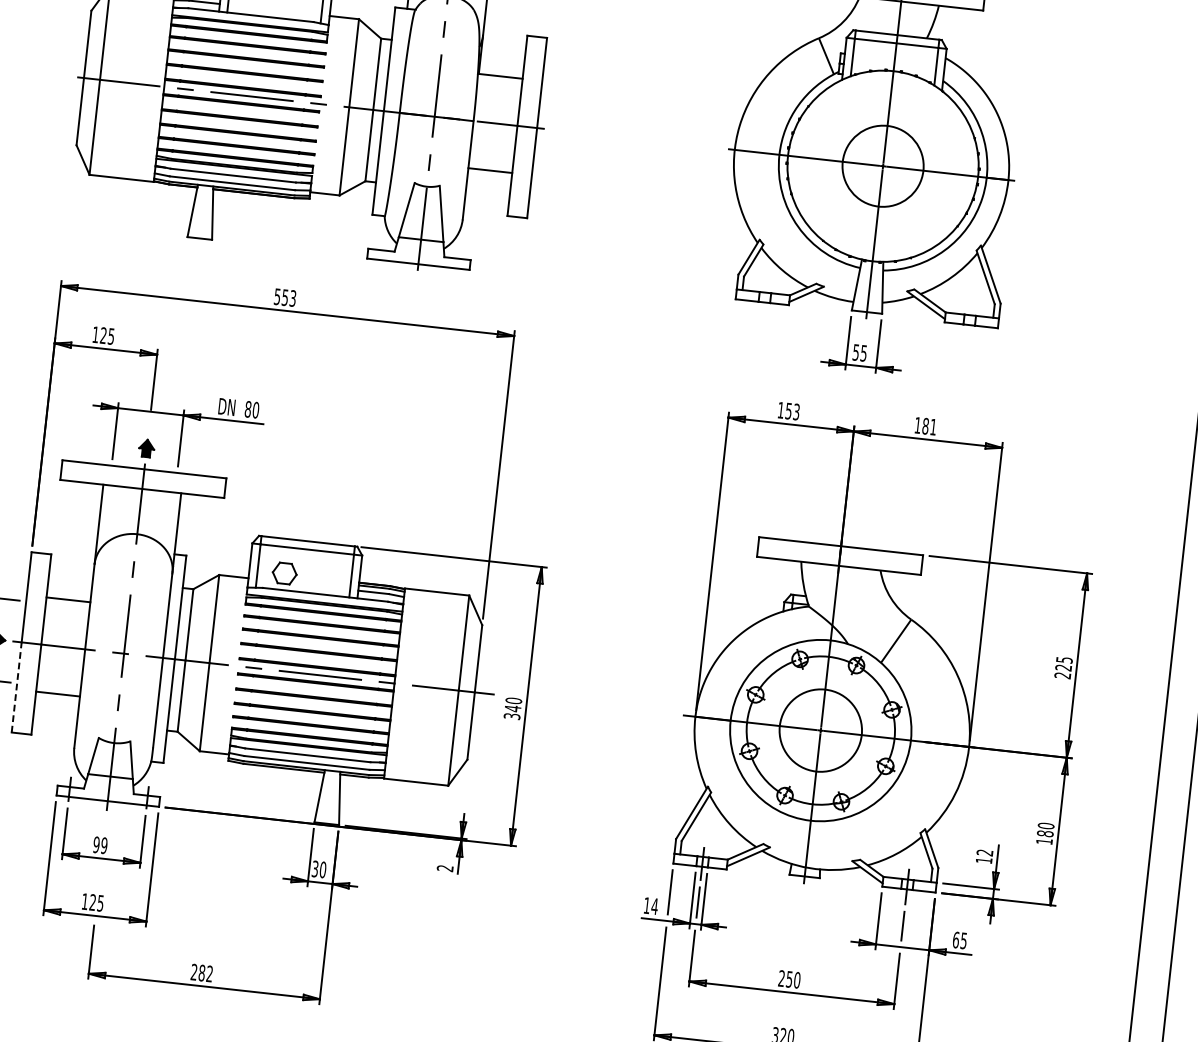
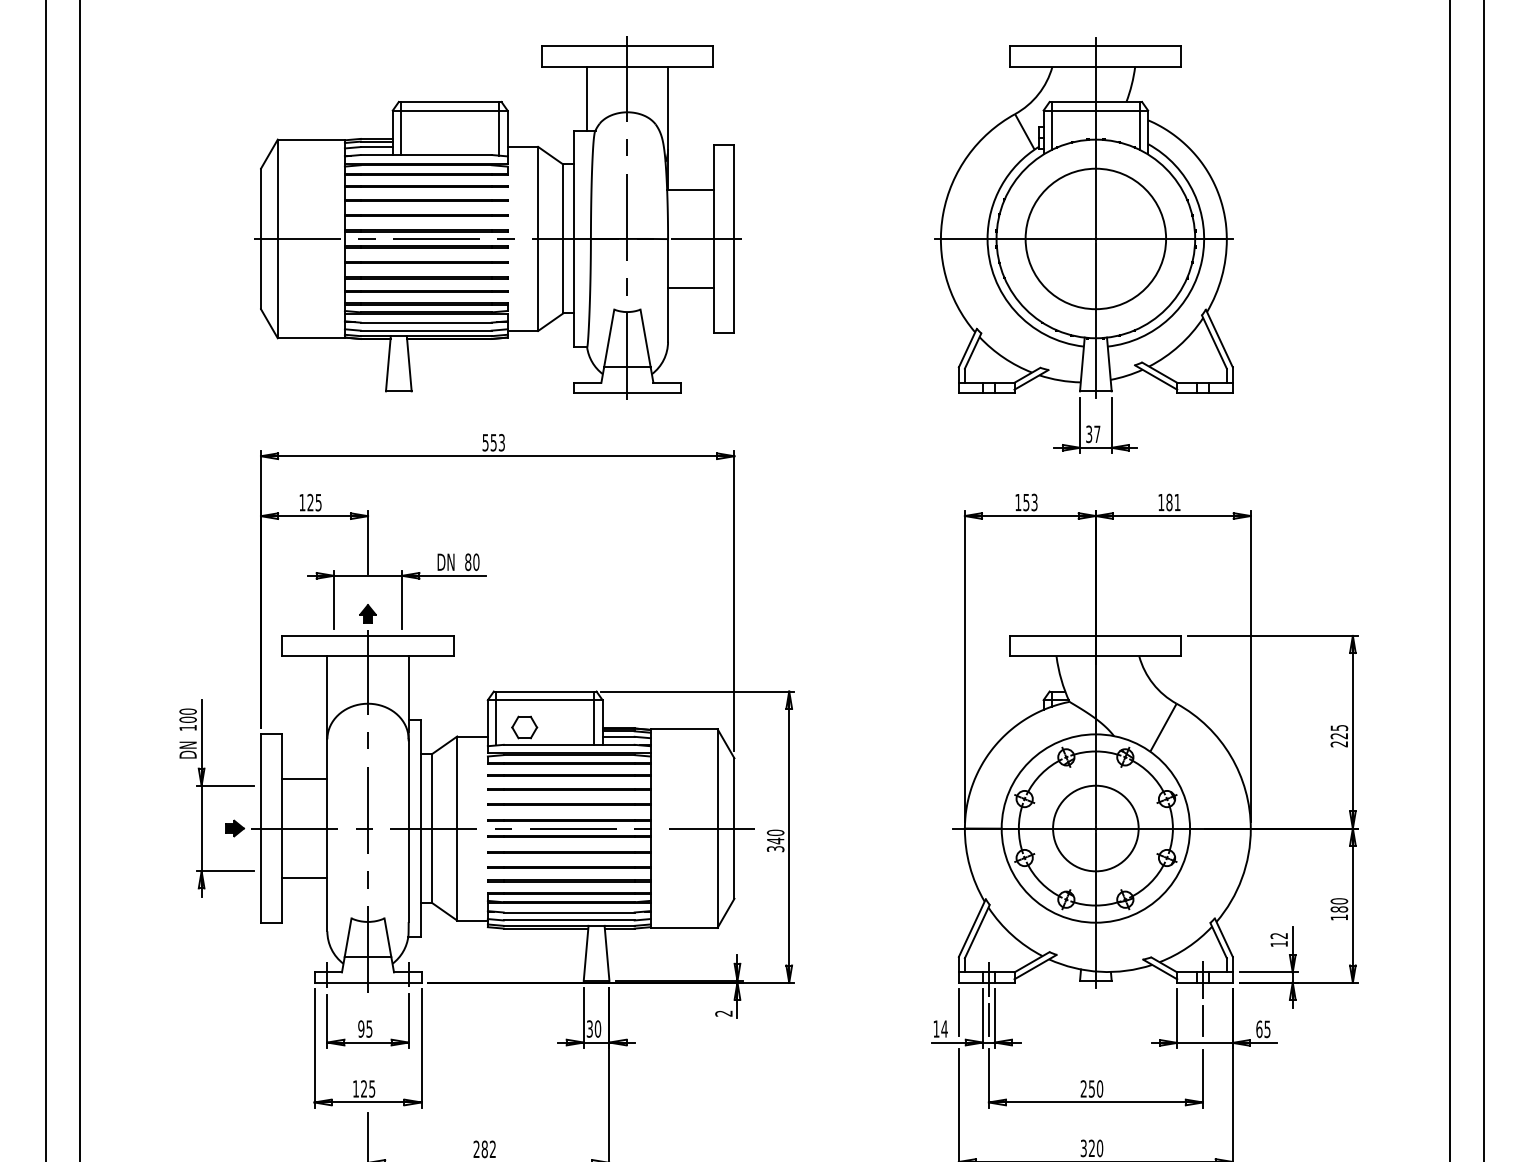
circle: (882, 165) -> (1095, 238), size x1.67
text: (860, 353) -> (1093, 434), 55 -> 37
line: (17, 687) -> (261, 875), dashed -> solid
text: (104, 845) -> (369, 1028), 99 -> 95

